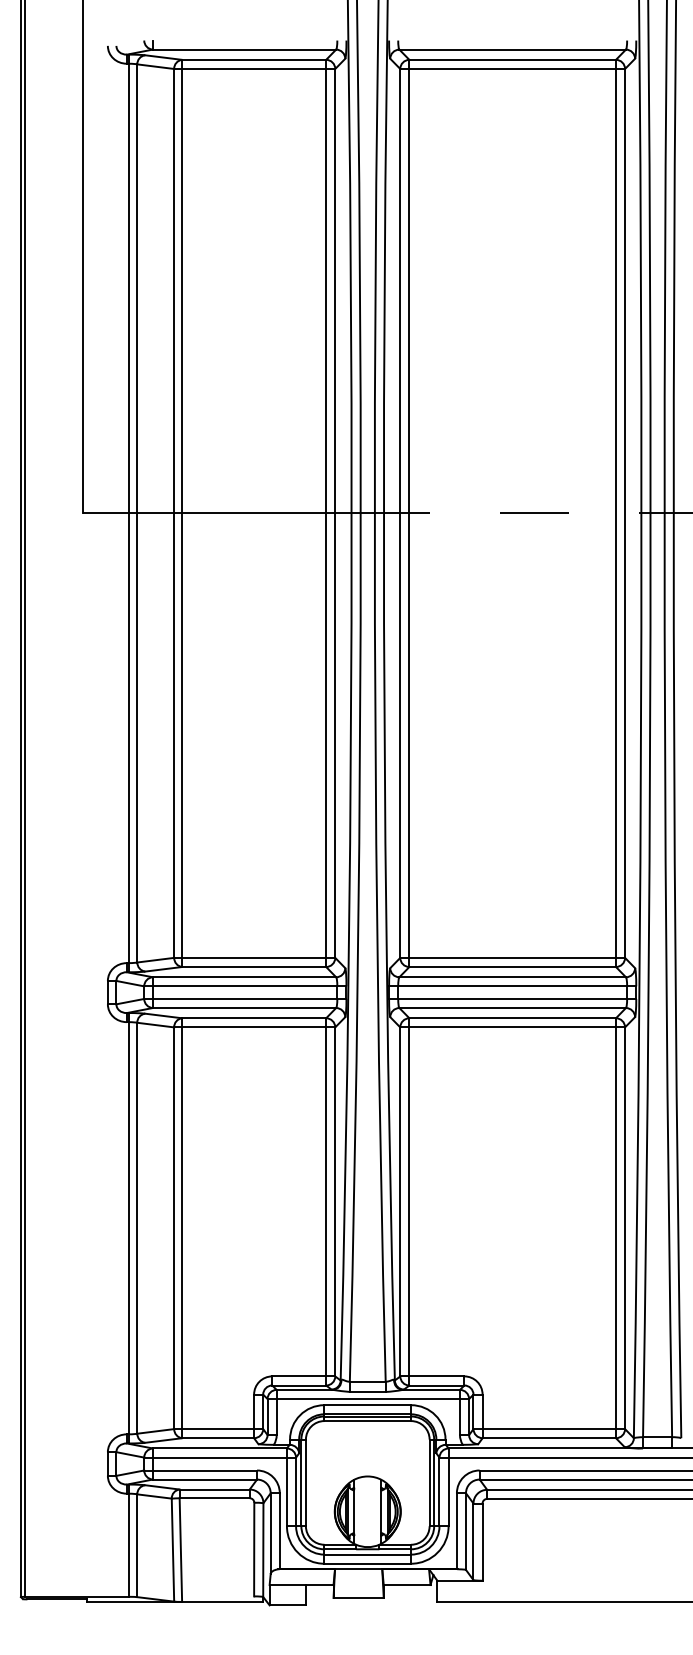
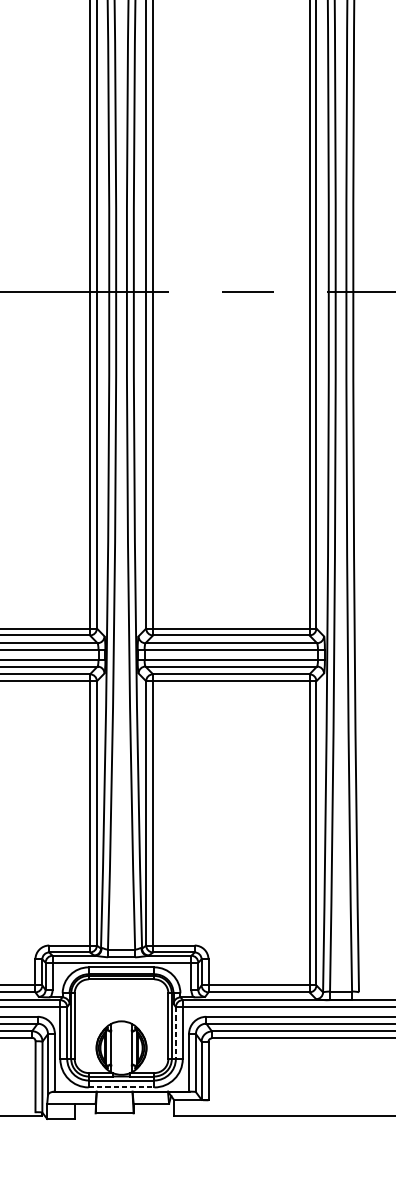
line: (439, 1492) -> (175, 1033), solid -> dashed
line: (368, 1563) -> (122, 1087), solid -> dashed

